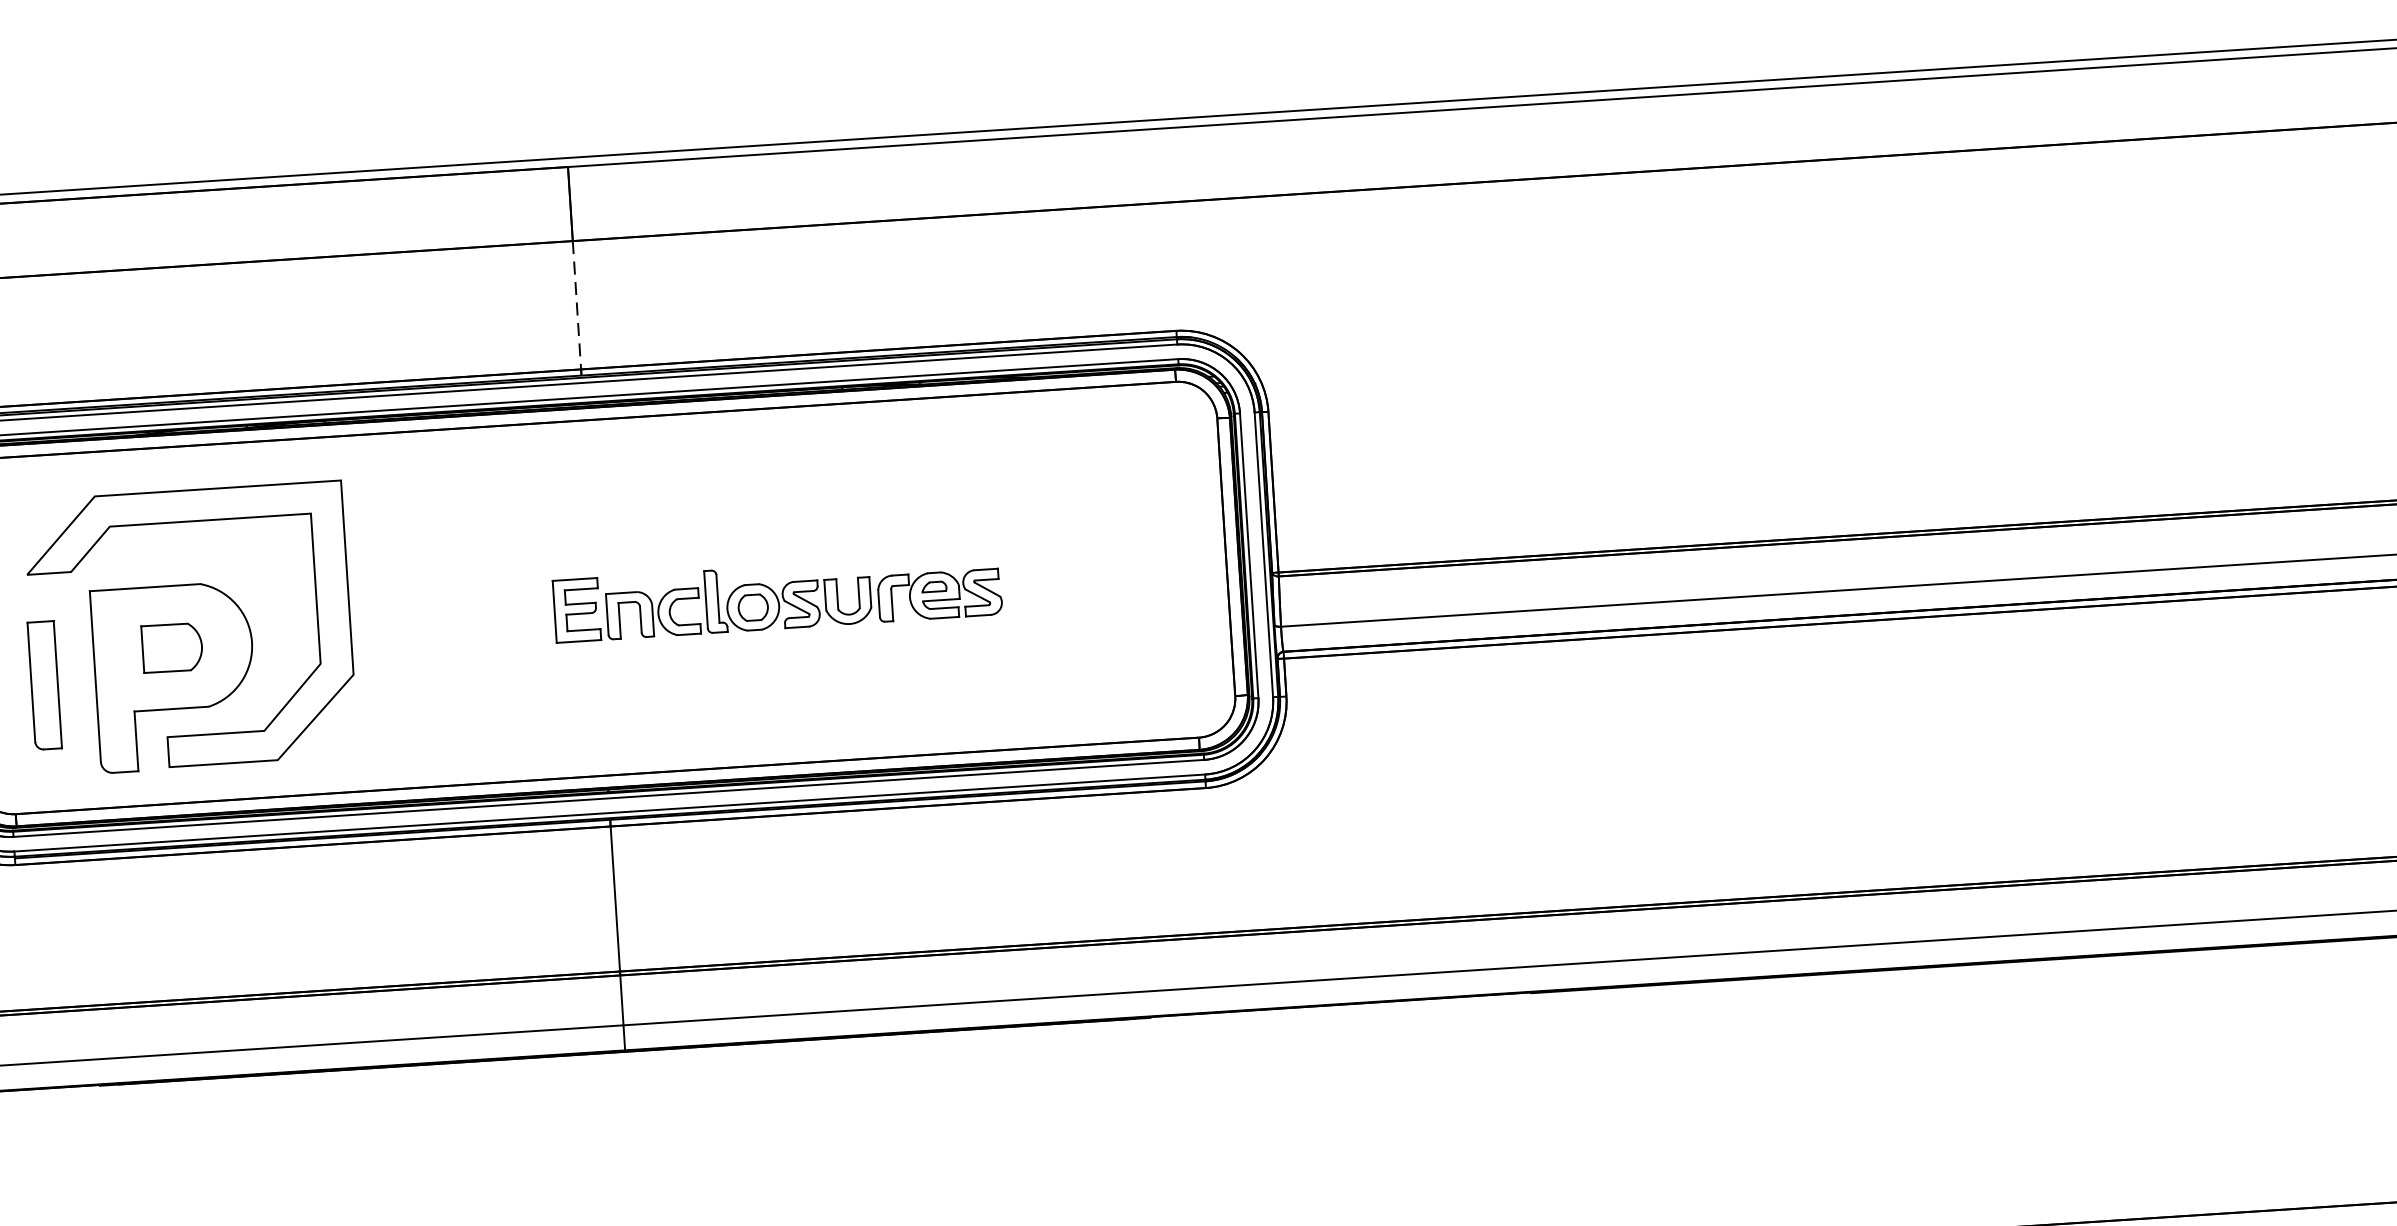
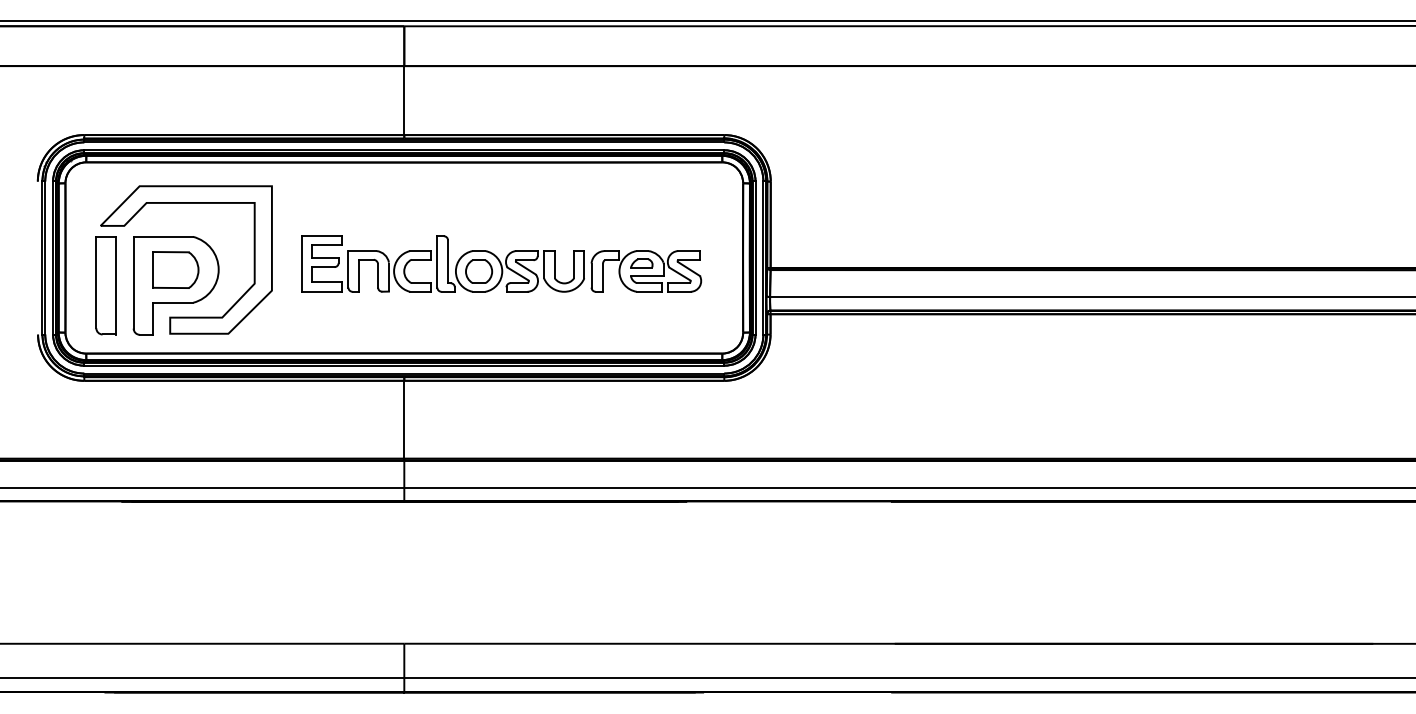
line: (577, 306) -> (404, 101), dashed -> solid
part: (777, 596) -> (501, 263), size x1.67
part: (171, 646) -> (175, 269), size x1.43
part: (43, 685) -> (105, 285), size x1.43

